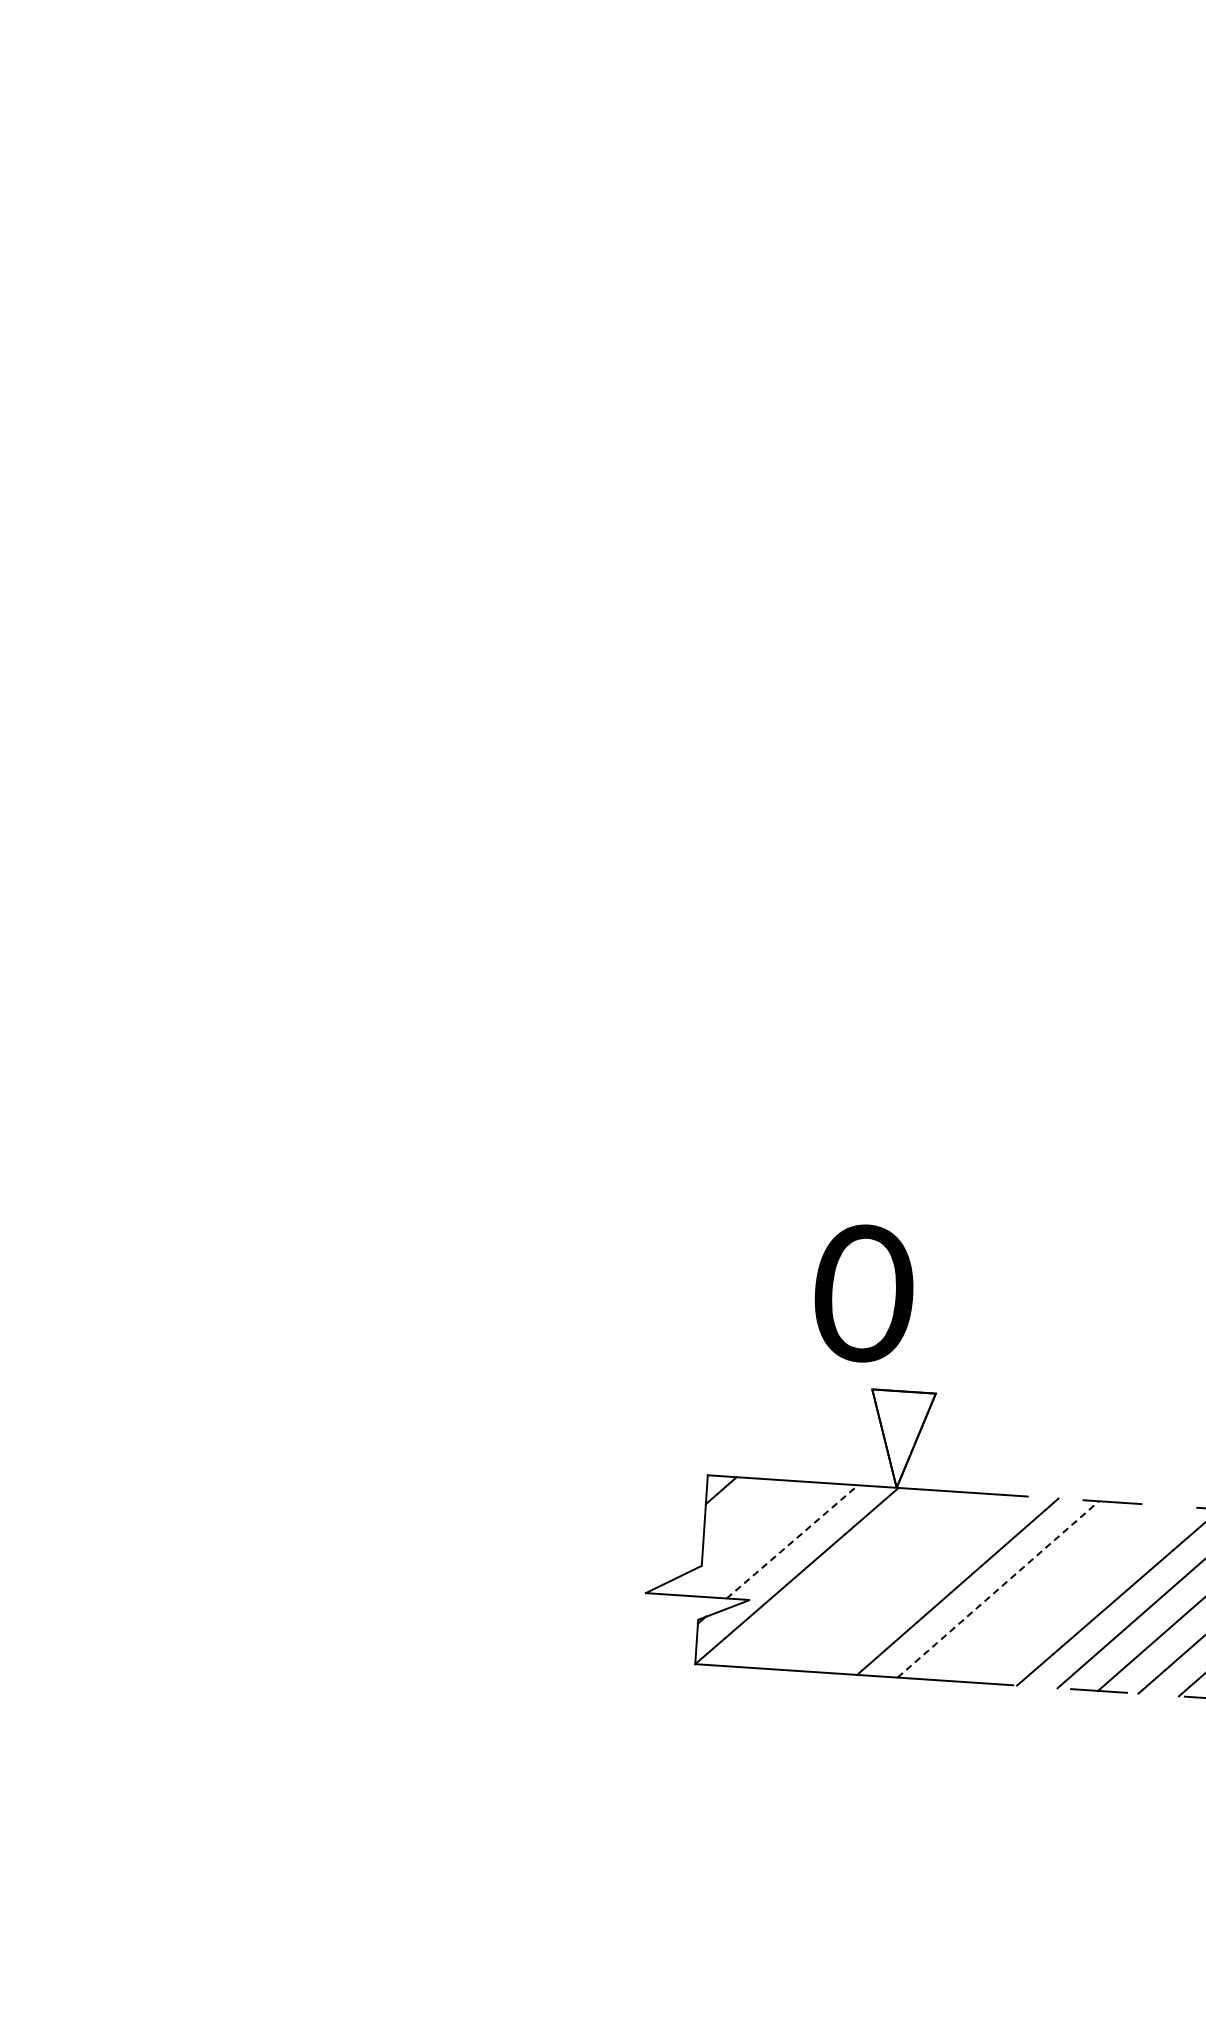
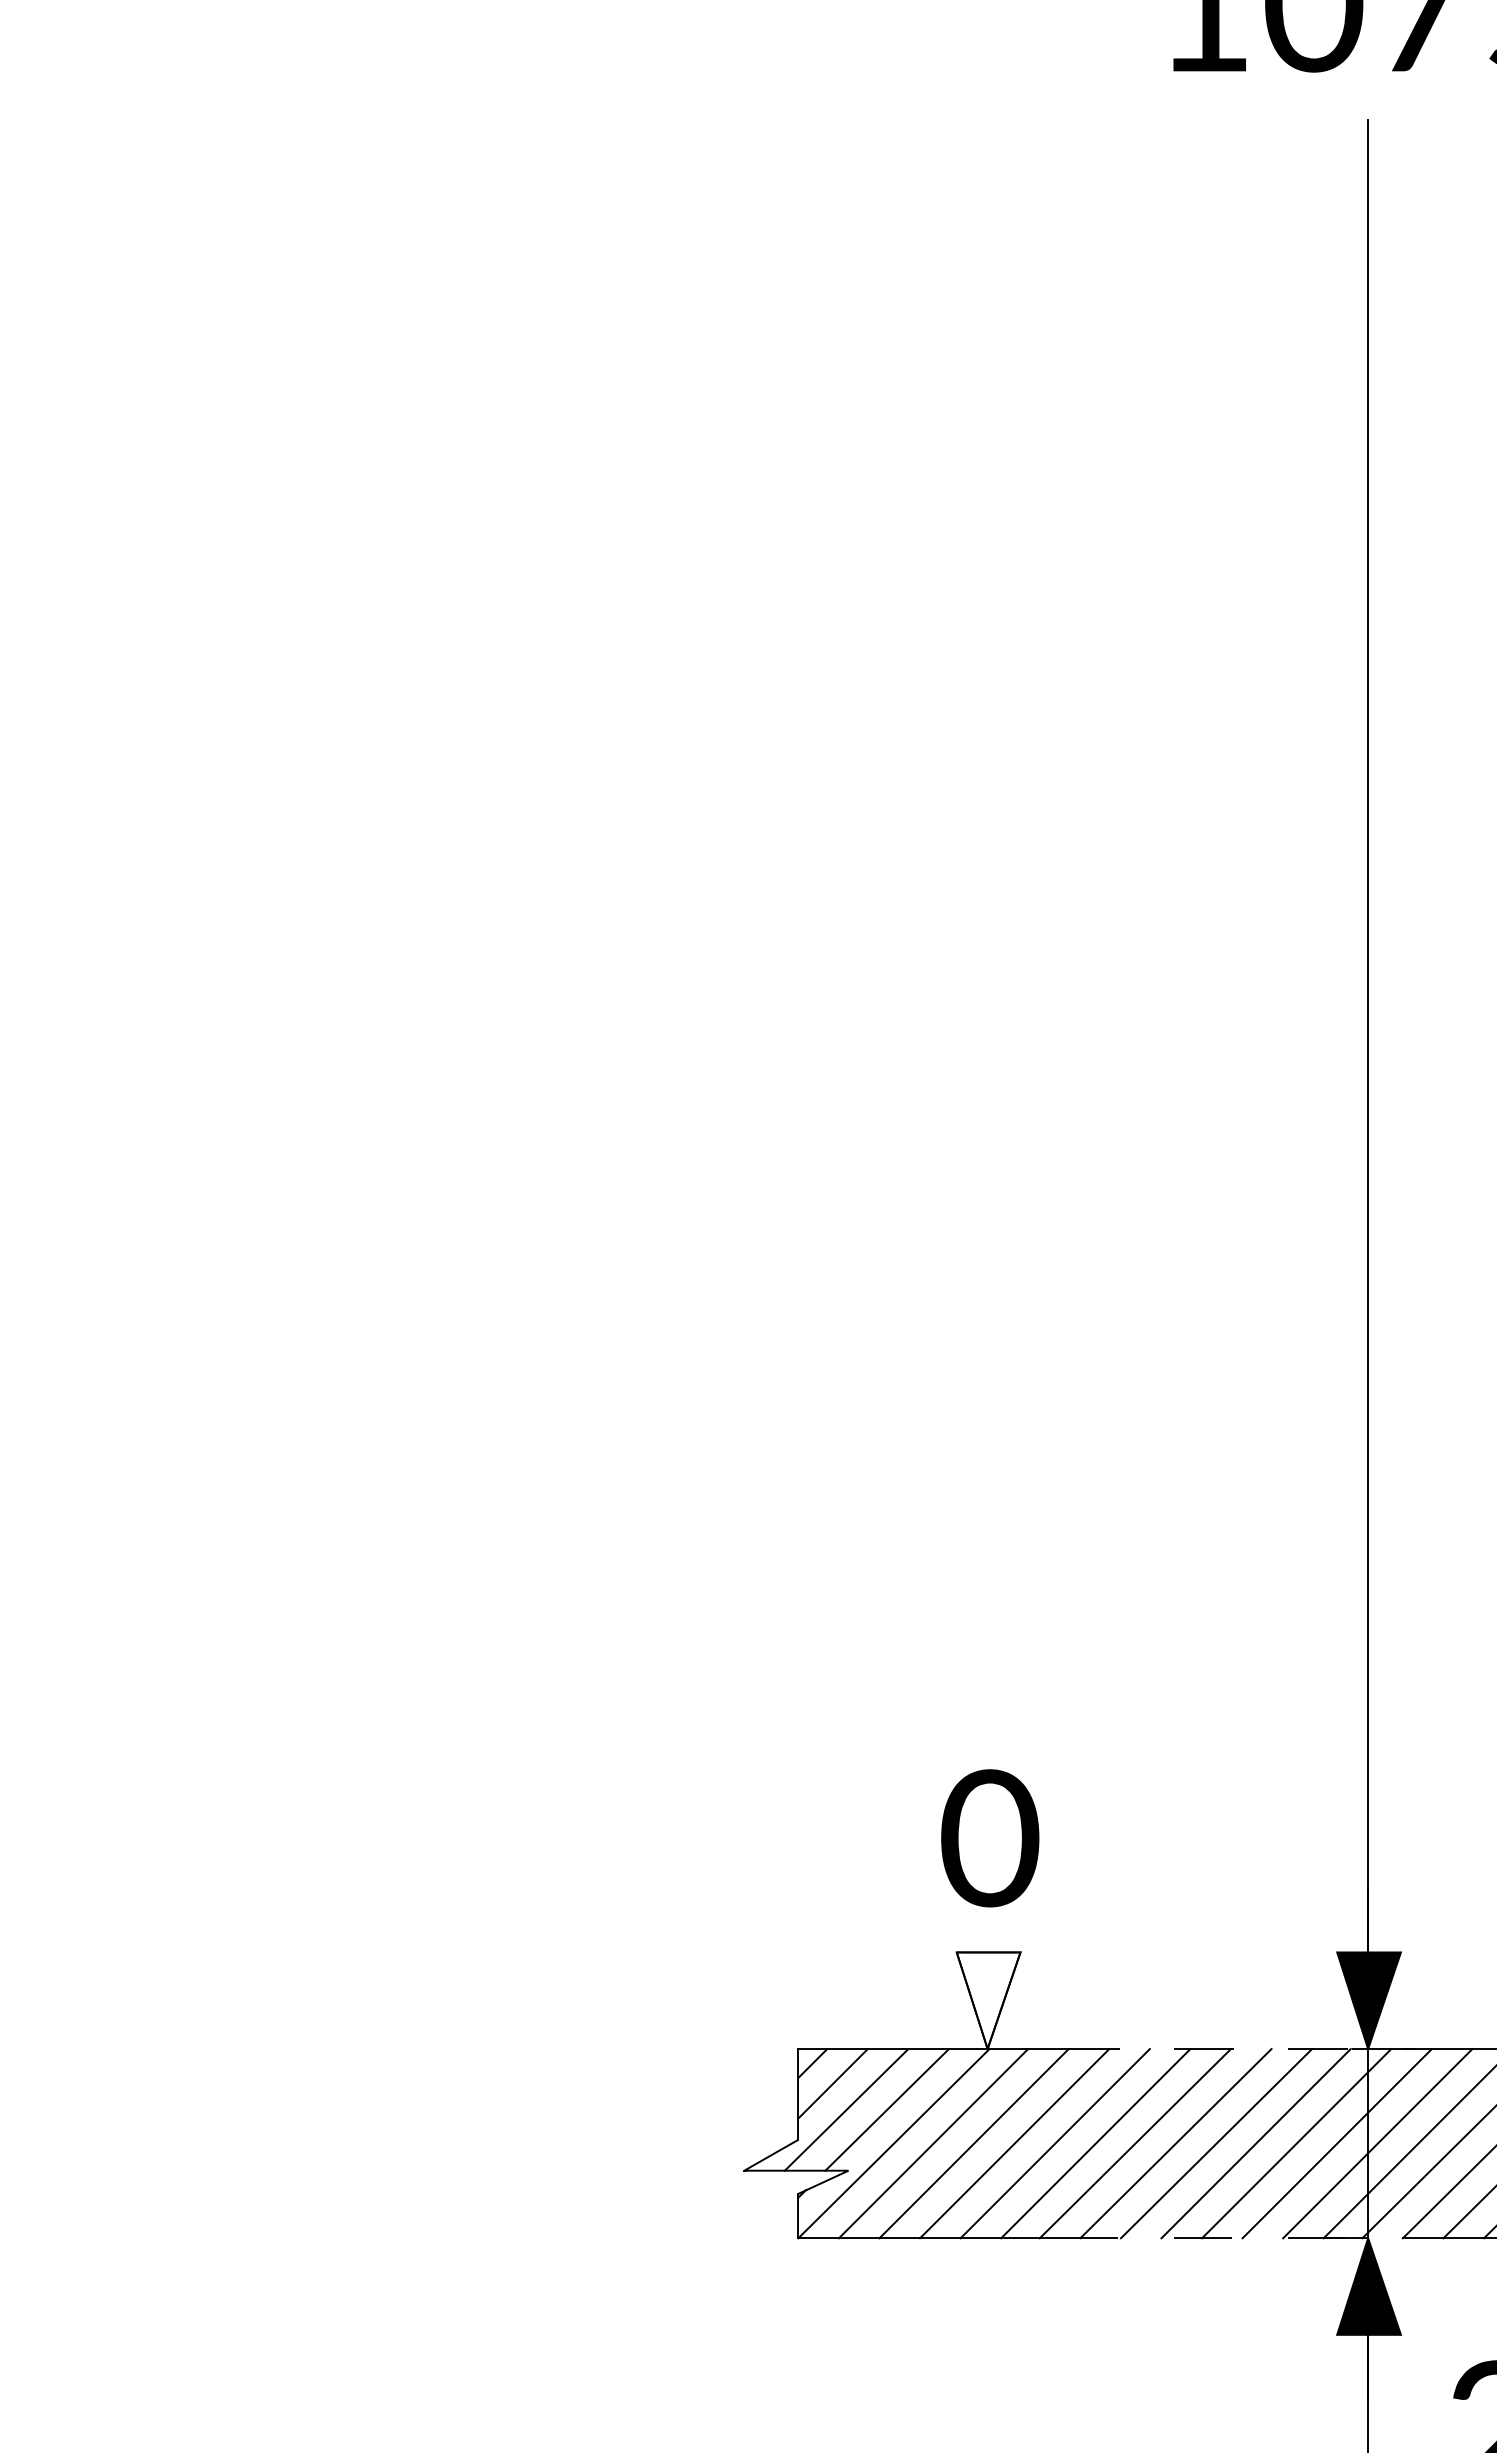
text: (864, 1293) -> (990, 1838), moved
line: (739, 1511) -> (832, 2083), added
line: (751, 1538) -> (846, 2109), added
line: (792, 1541) -> (887, 2109), dashed -> solid
line: (836, 1578) -> (933, 2143), added
line: (876, 1581) -> (973, 2143), added
line: (917, 1583) -> (1014, 2143), added
line: (998, 1589) -> (1095, 2143), dashed -> solid
line: (1036, 1591) -> (1134, 2143), added
line: (1077, 1594) -> (1175, 2143), added

